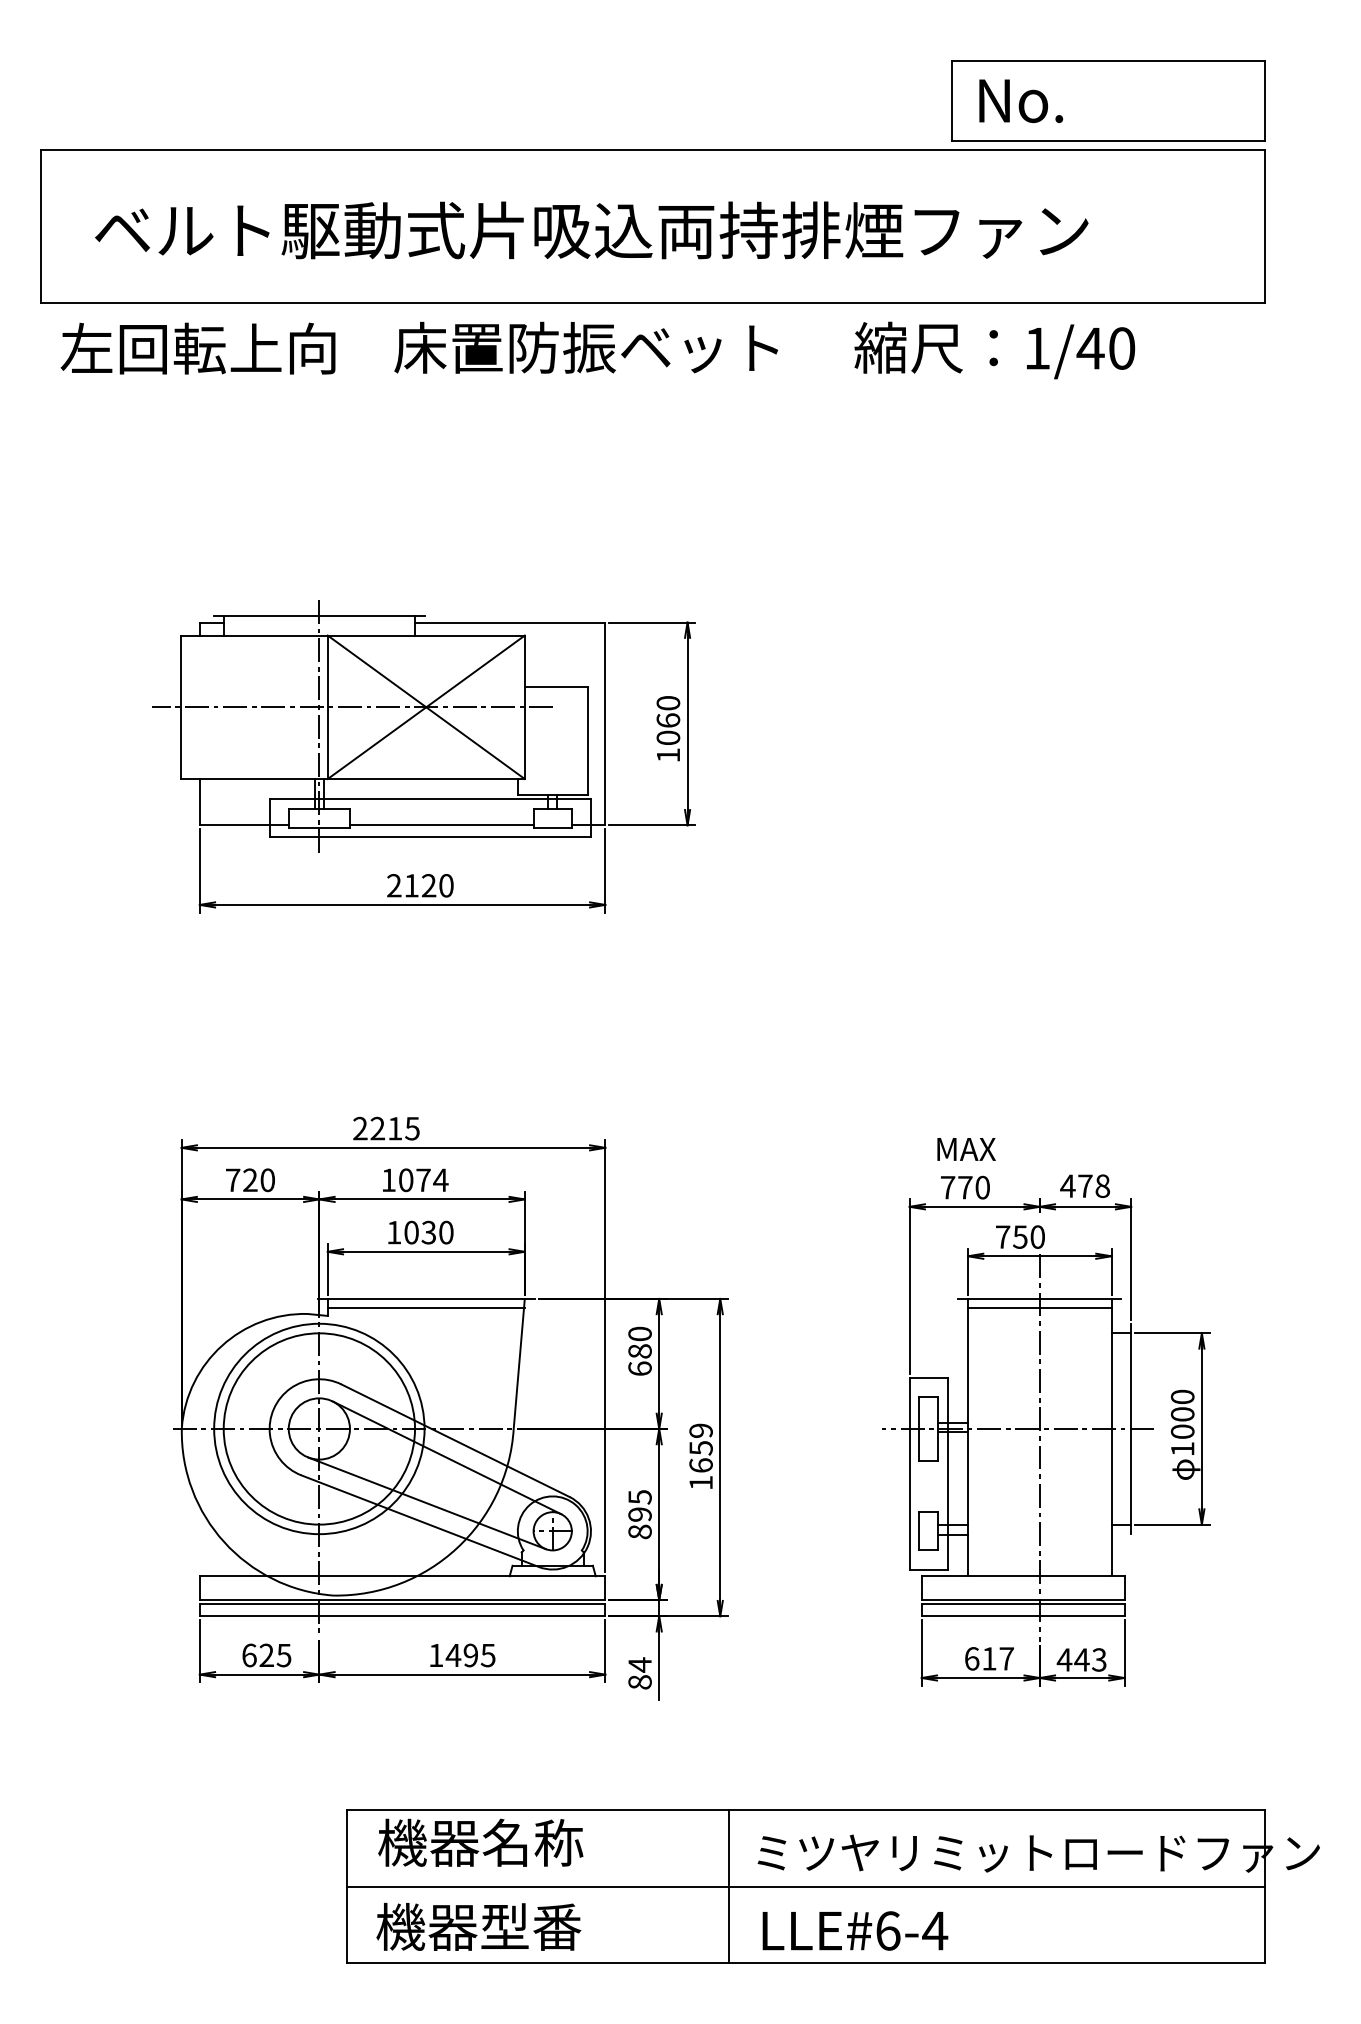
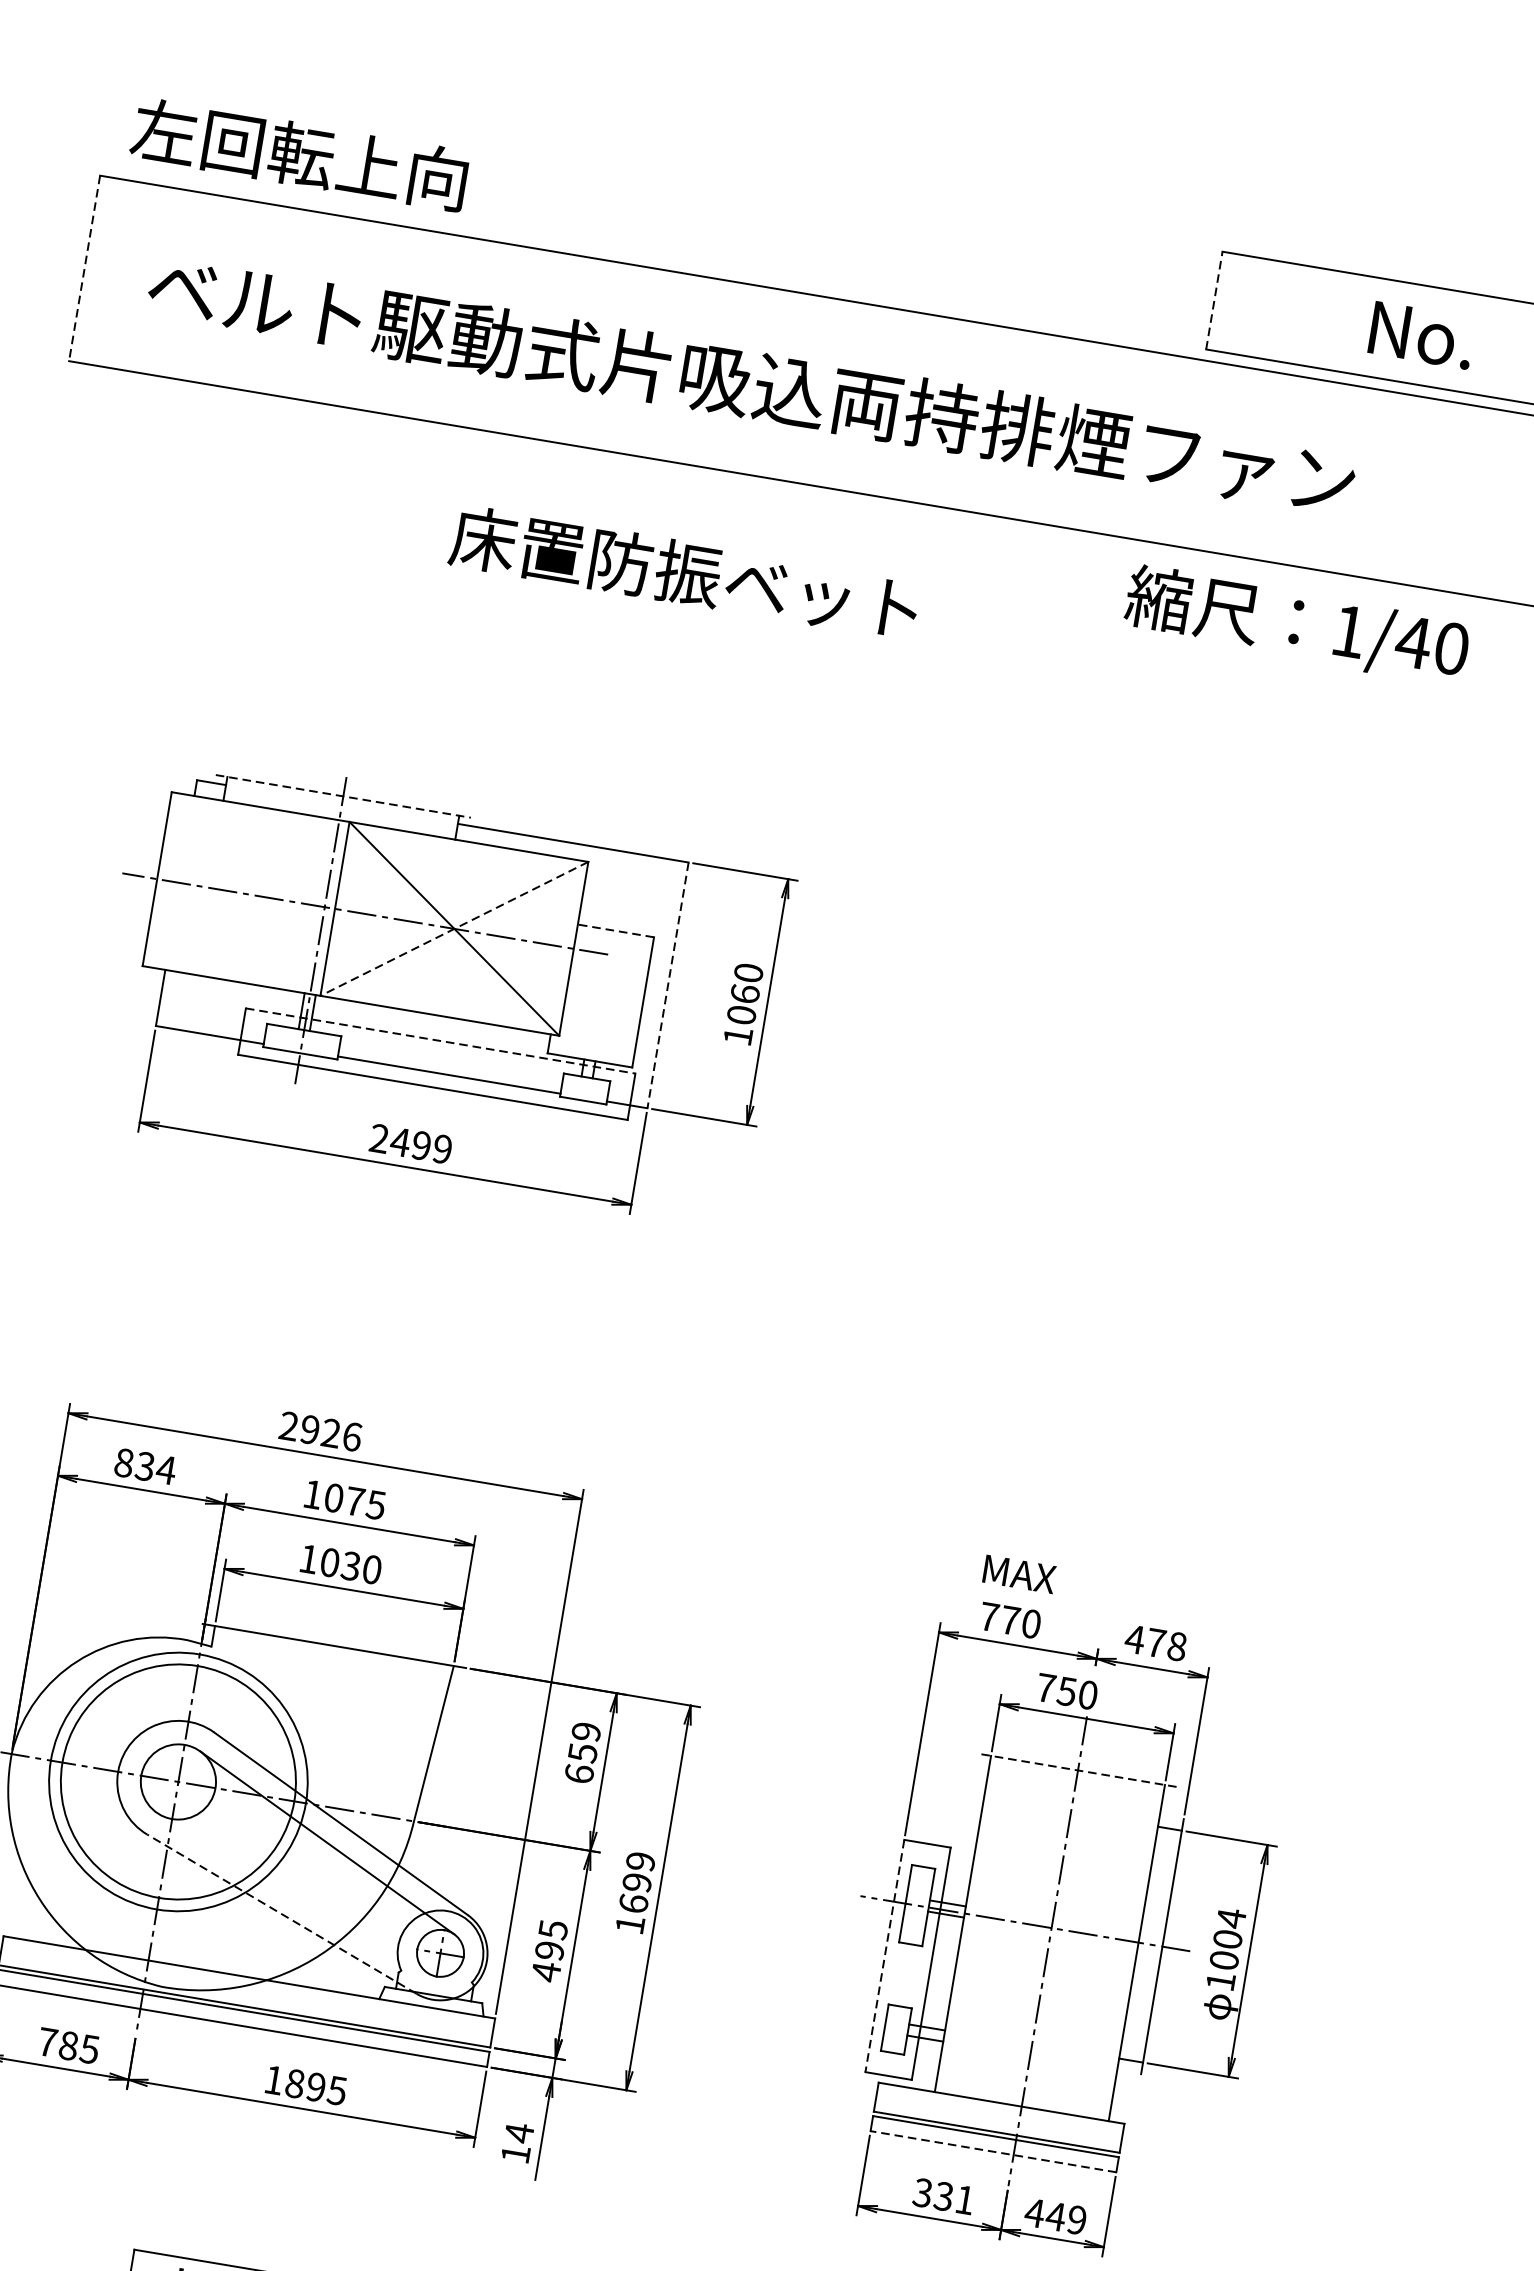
line: (951, 100) -> (1214, 299), solid -> dashed
text: (1021, 101) -> (1422, 335), moved
line: (40, 226) -> (84, 267), solid -> dashed
text: (585, 347) -> (683, 572), moved
text: (197, 348) -> (298, 154), moved
text: (994, 350) -> (1296, 625), moved
line: (319, 615) -> (343, 795), solid -> dashed
line: (555, 687) -> (615, 931), solid -> dashed
line: (426, 707) -> (454, 929), solid -> dashed
line: (605, 724) -> (668, 986), solid -> dashed
line: (430, 799) -> (440, 1041), solid -> dashed
text: (428, 885) -> (420, 1145), 2120 -> 2499
text: (394, 1128) -> (330, 1432), 2215 -> 2926
text: (250, 1180) -> (145, 1466), 720 -> 834
text: (440, 1180) -> (375, 1505), 1074 -> 1075
line: (1039, 1298) -> (1077, 1769), solid -> dashed
line: (425, 1308) -> (331, 1657), removed
line: (1039, 1308) -> (1075, 1782), removed
text: (639, 1342) -> (583, 1742), 680 -> 659
text: (1182, 1396) -> (1231, 1917), 1000 -> 1004
text: (700, 1448) -> (636, 1882), 1659 -> 1699
line: (909, 1473) -> (884, 1955), solid -> dashed
line: (426, 1503) -> (293, 1894), removed
line: (419, 1521) -> (281, 1914), solid -> dashed
text: (639, 1531) -> (545, 1971), 895 -> 495
line: (1022, 1616) -> (992, 2151), solid -> dashed
text: (258, 1655) -> (58, 2044), 625 -> 785
text: (453, 1655) -> (295, 2083), 1495 -> 1895
text: (989, 1658) -> (944, 2196), 617 -> 331
text: (1099, 1659) -> (1077, 2219), 443 -> 449
text: (639, 1682) -> (515, 2154), 84 -> 14

